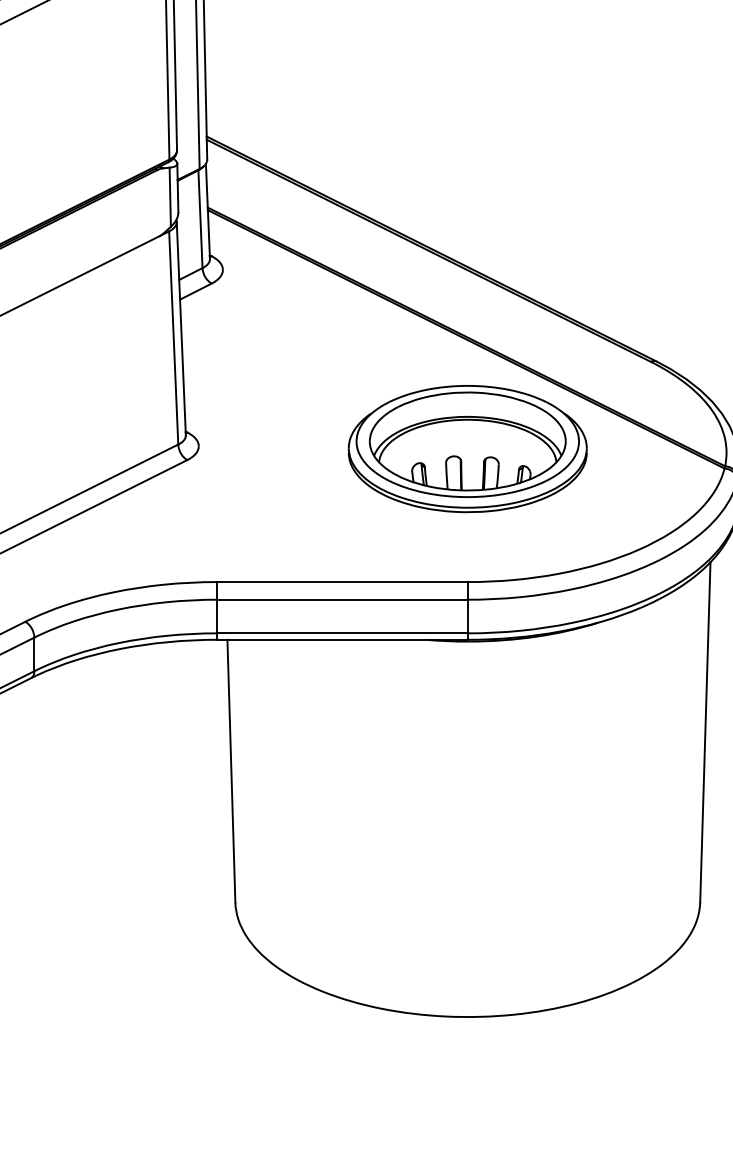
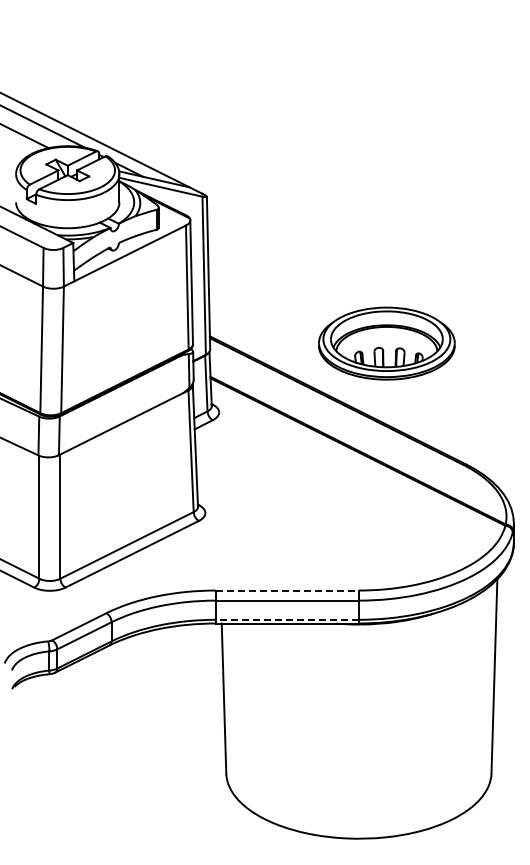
part: (467, 448) -> (386, 343), moved
line: (342, 581) -> (287, 590), solid -> dashed
line: (340, 632) -> (286, 619), solid -> dashed

